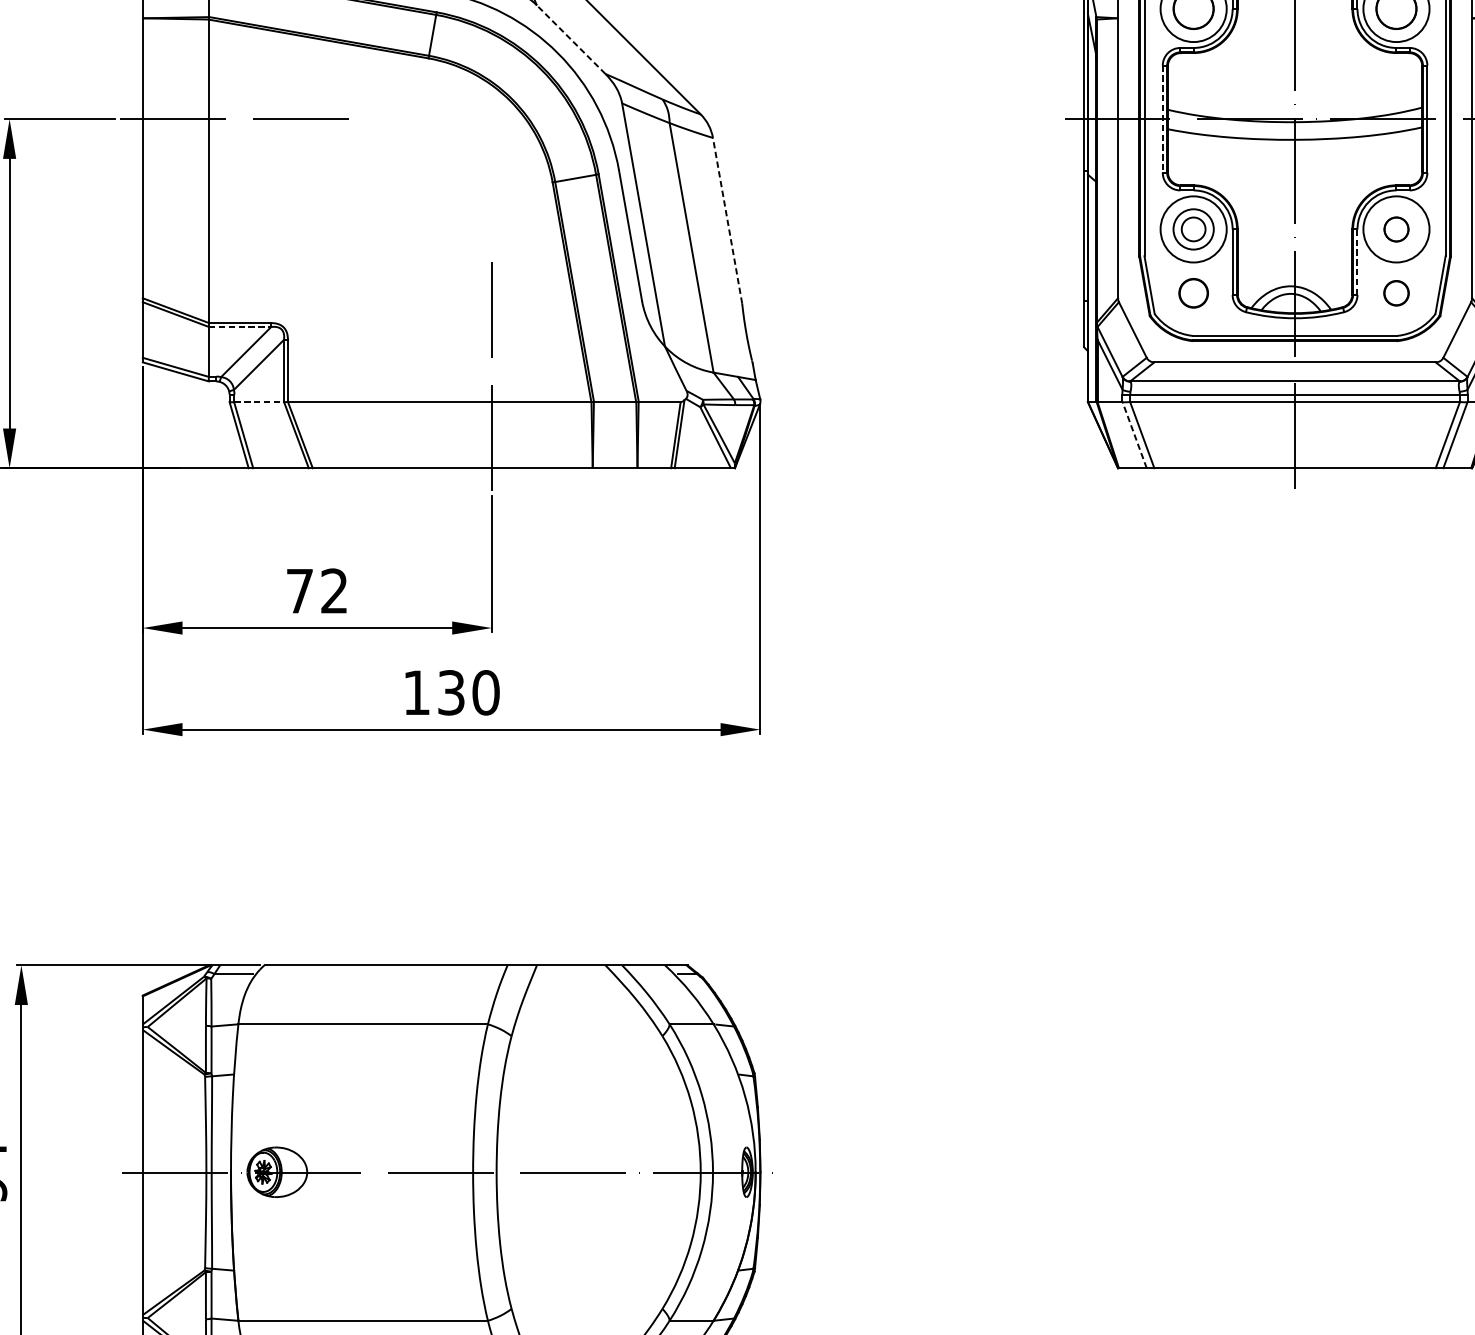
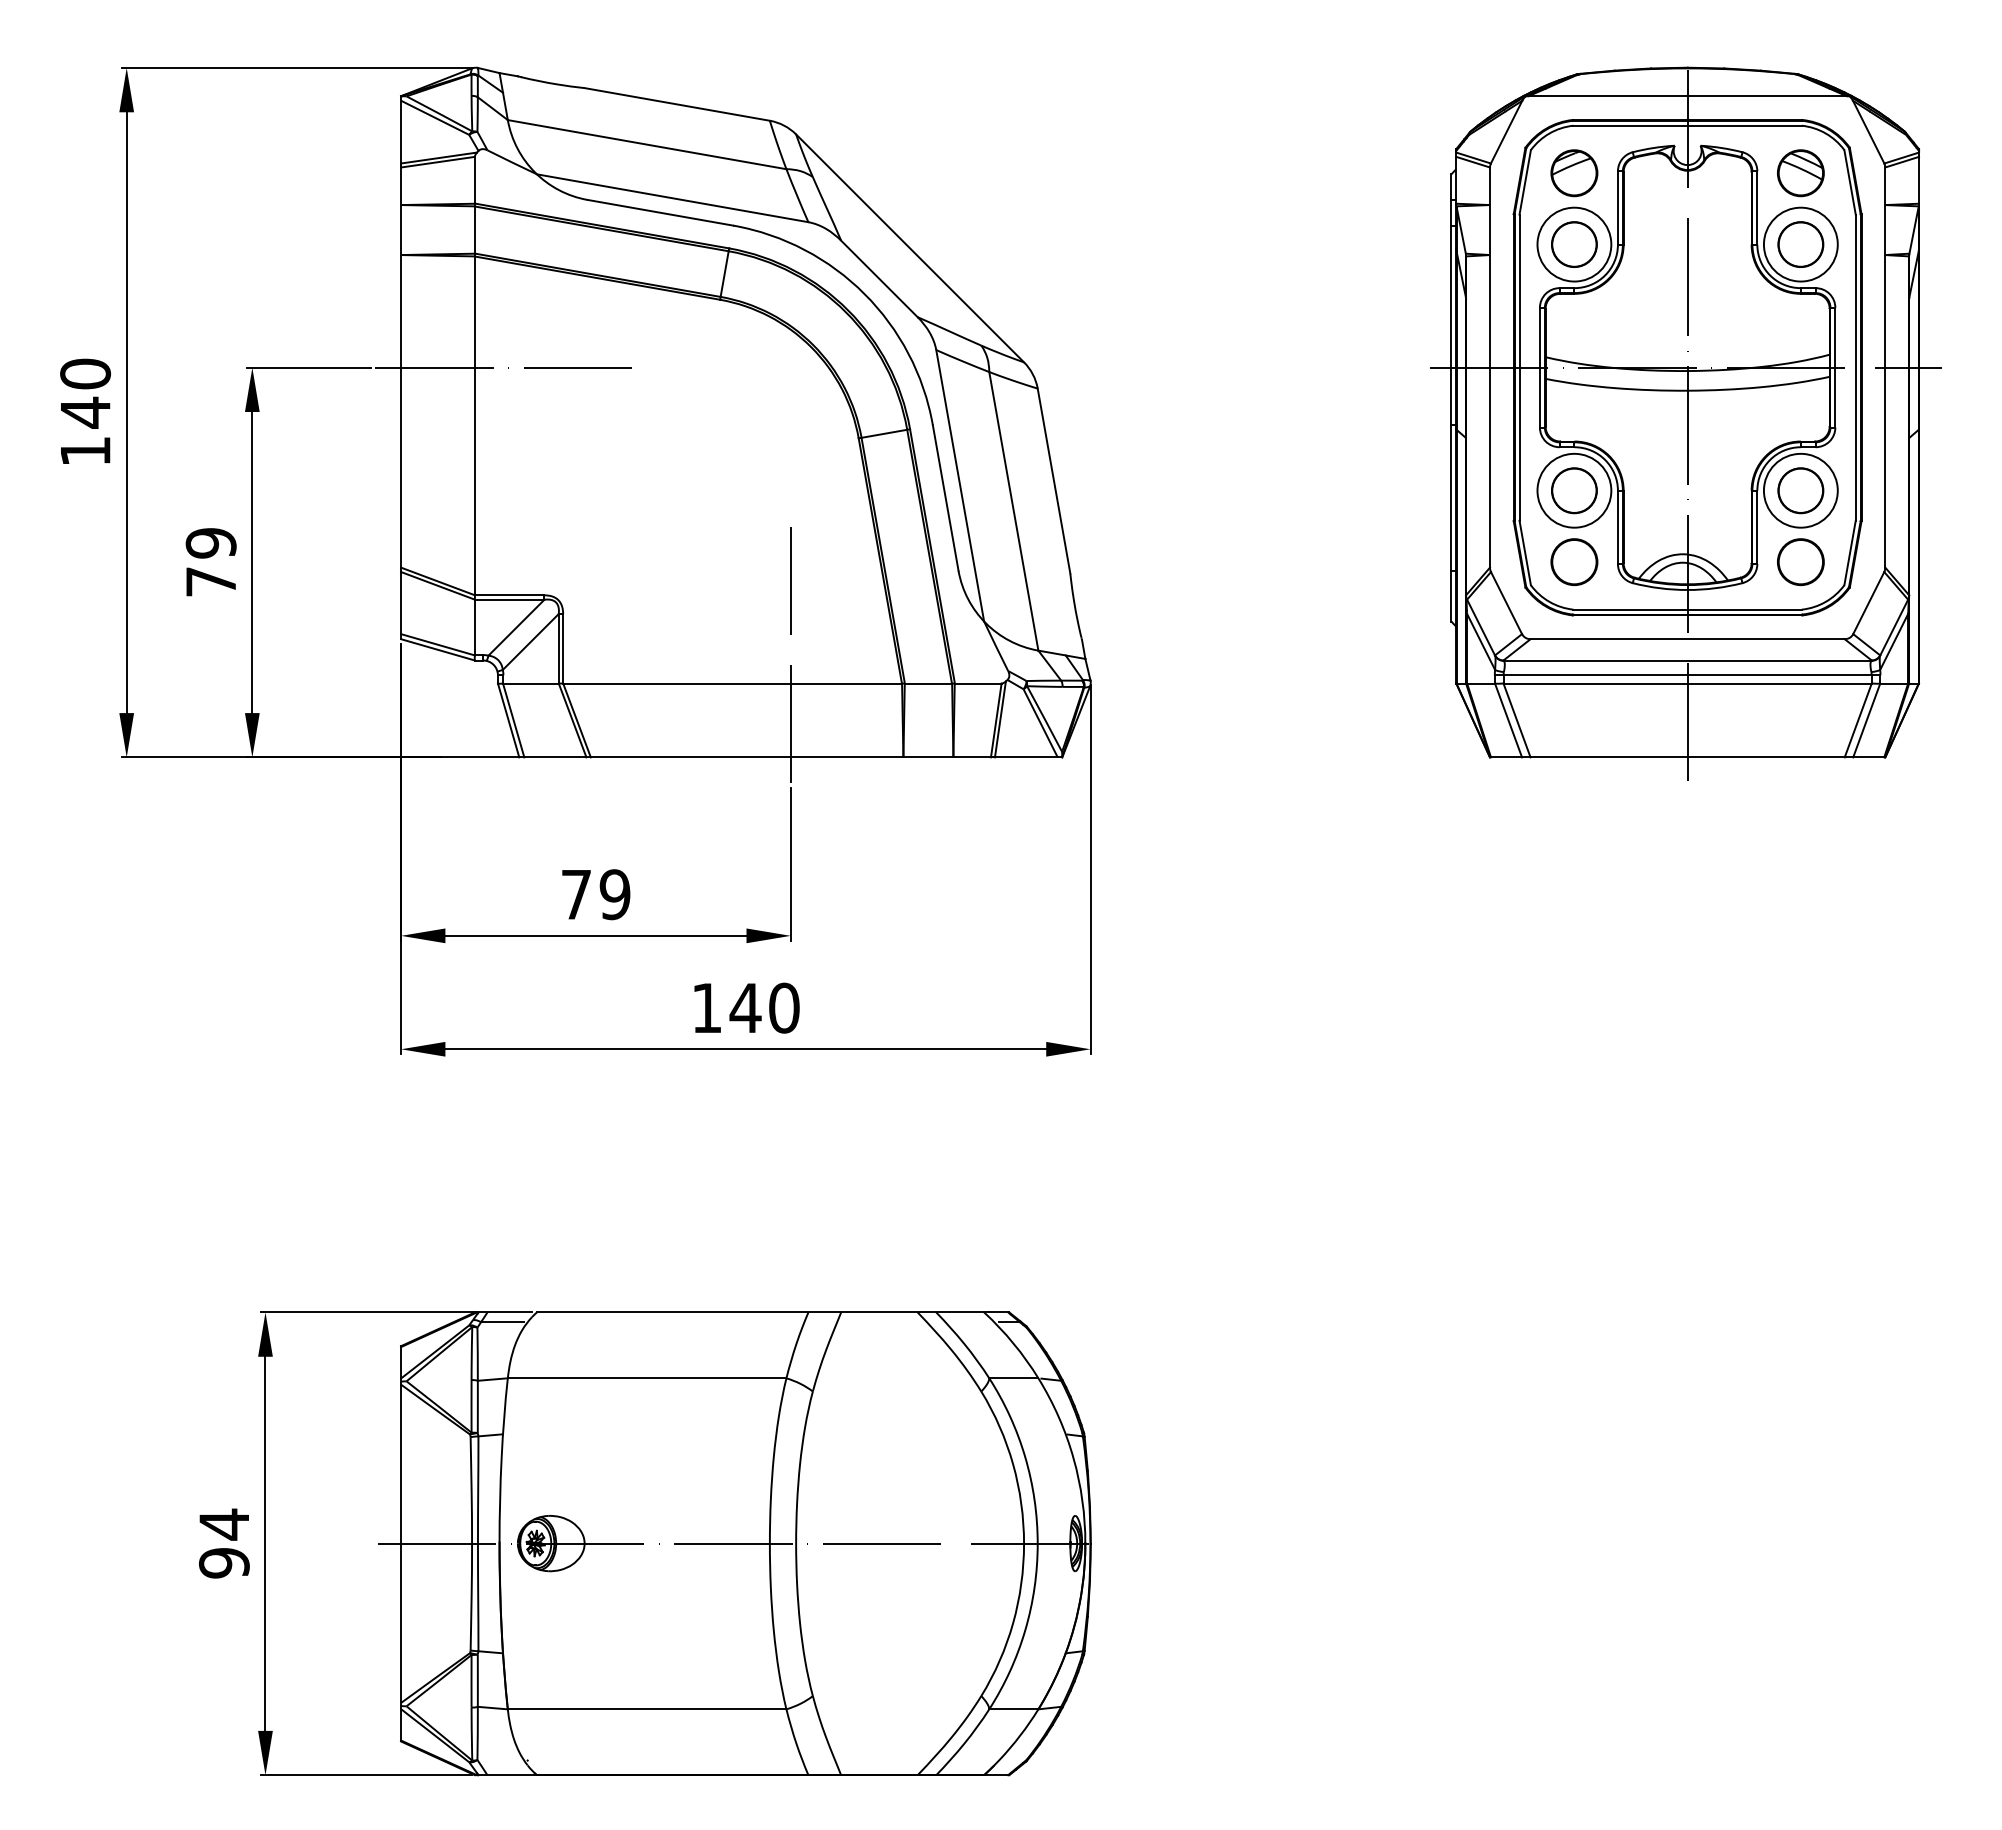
line: (571, 39) -> (879, 278), dashed -> solid
line: (1162, 119) -> (1539, 367), dashed -> solid
line: (728, 221) -> (1054, 481), dashed -> solid
circle: (1193, 229) -> (1574, 490), size x1.67
circle: (1396, 229) -> (1800, 490), size x1.67
line: (1357, 262) -> (1757, 527), dashed -> solid
circle: (1193, 292) -> (1574, 561), size x1.43
circle: (1396, 292) -> (1800, 561), size x1.67
line: (239, 326) -> (509, 599), dashed -> solid
line: (259, 402) -> (531, 683), dashed -> solid
line: (1134, 435) -> (1508, 720), dashed -> solid
text: (333, 591) -> (614, 894), 72 -> 79
text: (451, 692) -> (745, 1007), 130 -> 140

